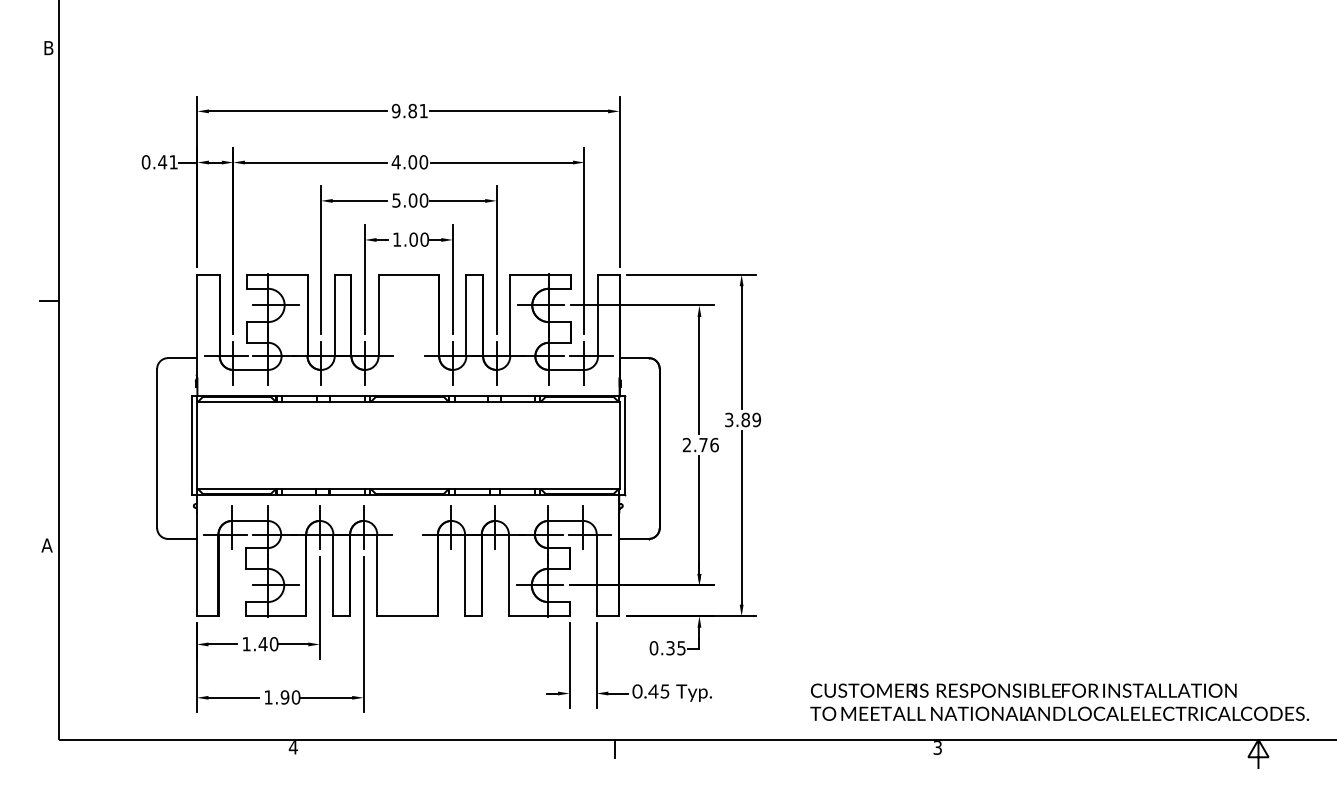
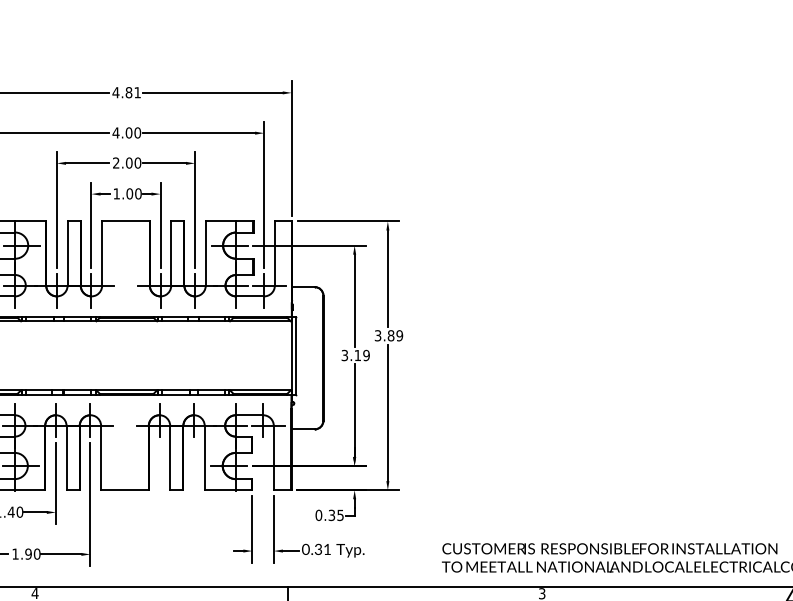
text: (395, 110) -> (115, 92), 9.81 -> 4.81
text: (396, 200) -> (116, 163), 5.00 -> 2.00
text: (700, 444) -> (355, 355), 2.76 -> 3.19
text: (658, 691) -> (322, 549), 0.45 -> 0.31

